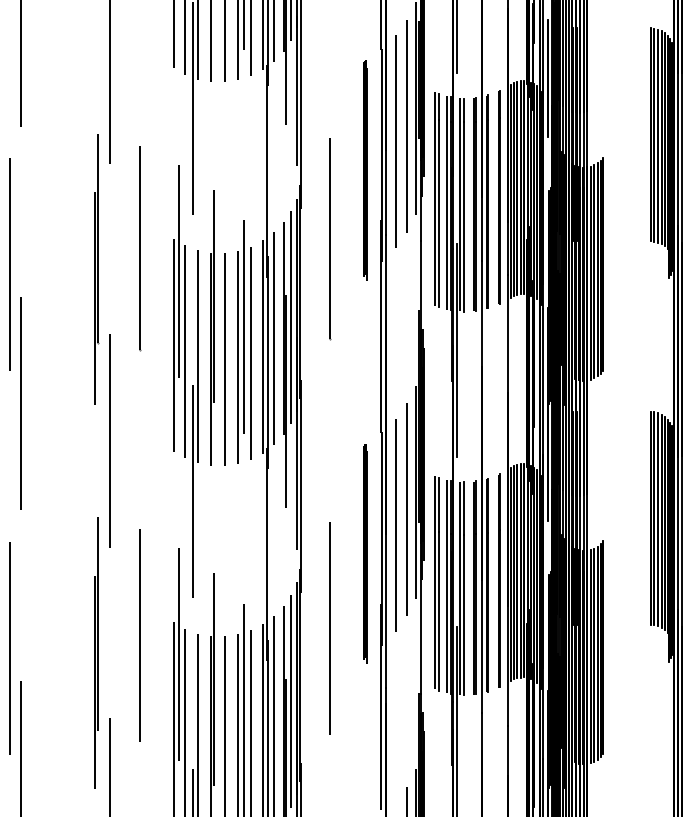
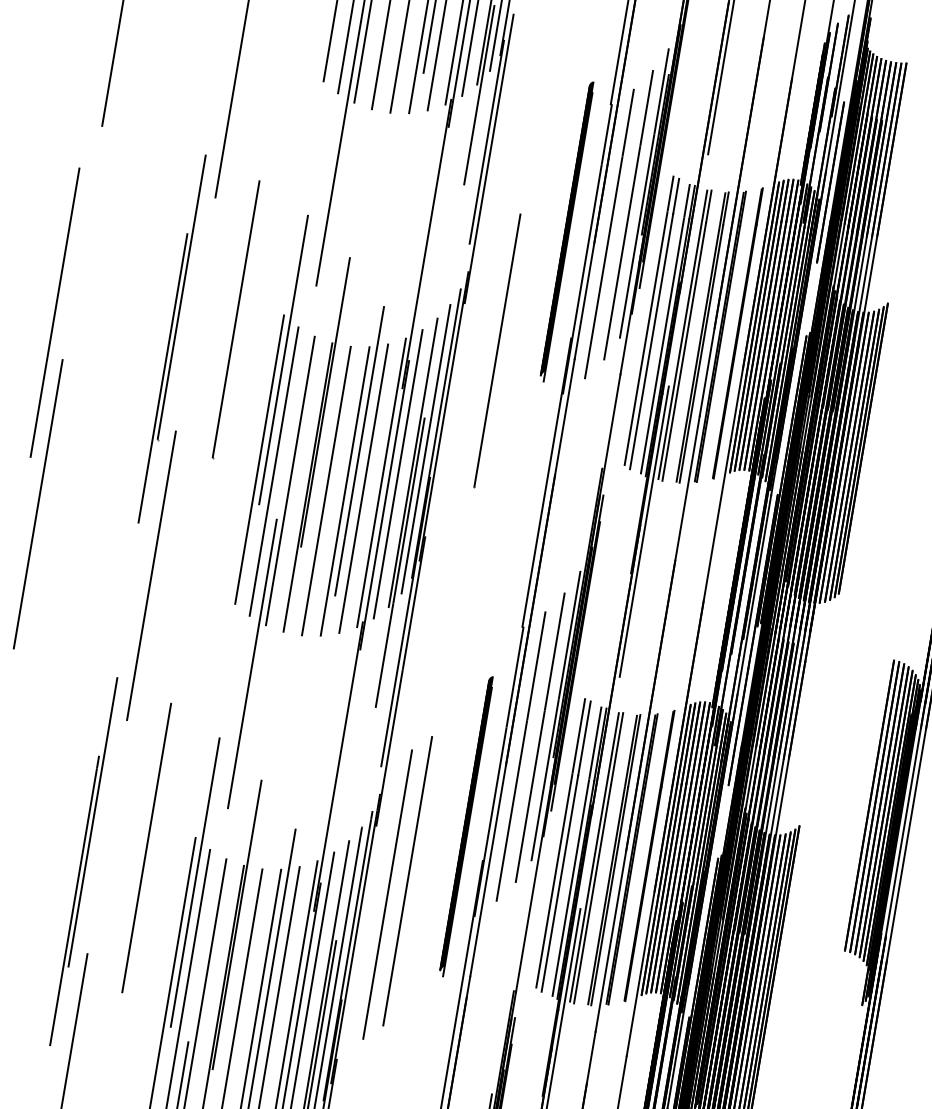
line: (365, 170) -> (567, 231), moved
line: (365, 553) -> (466, 825), moved
line: (316, 639) -> (386, 893), added

